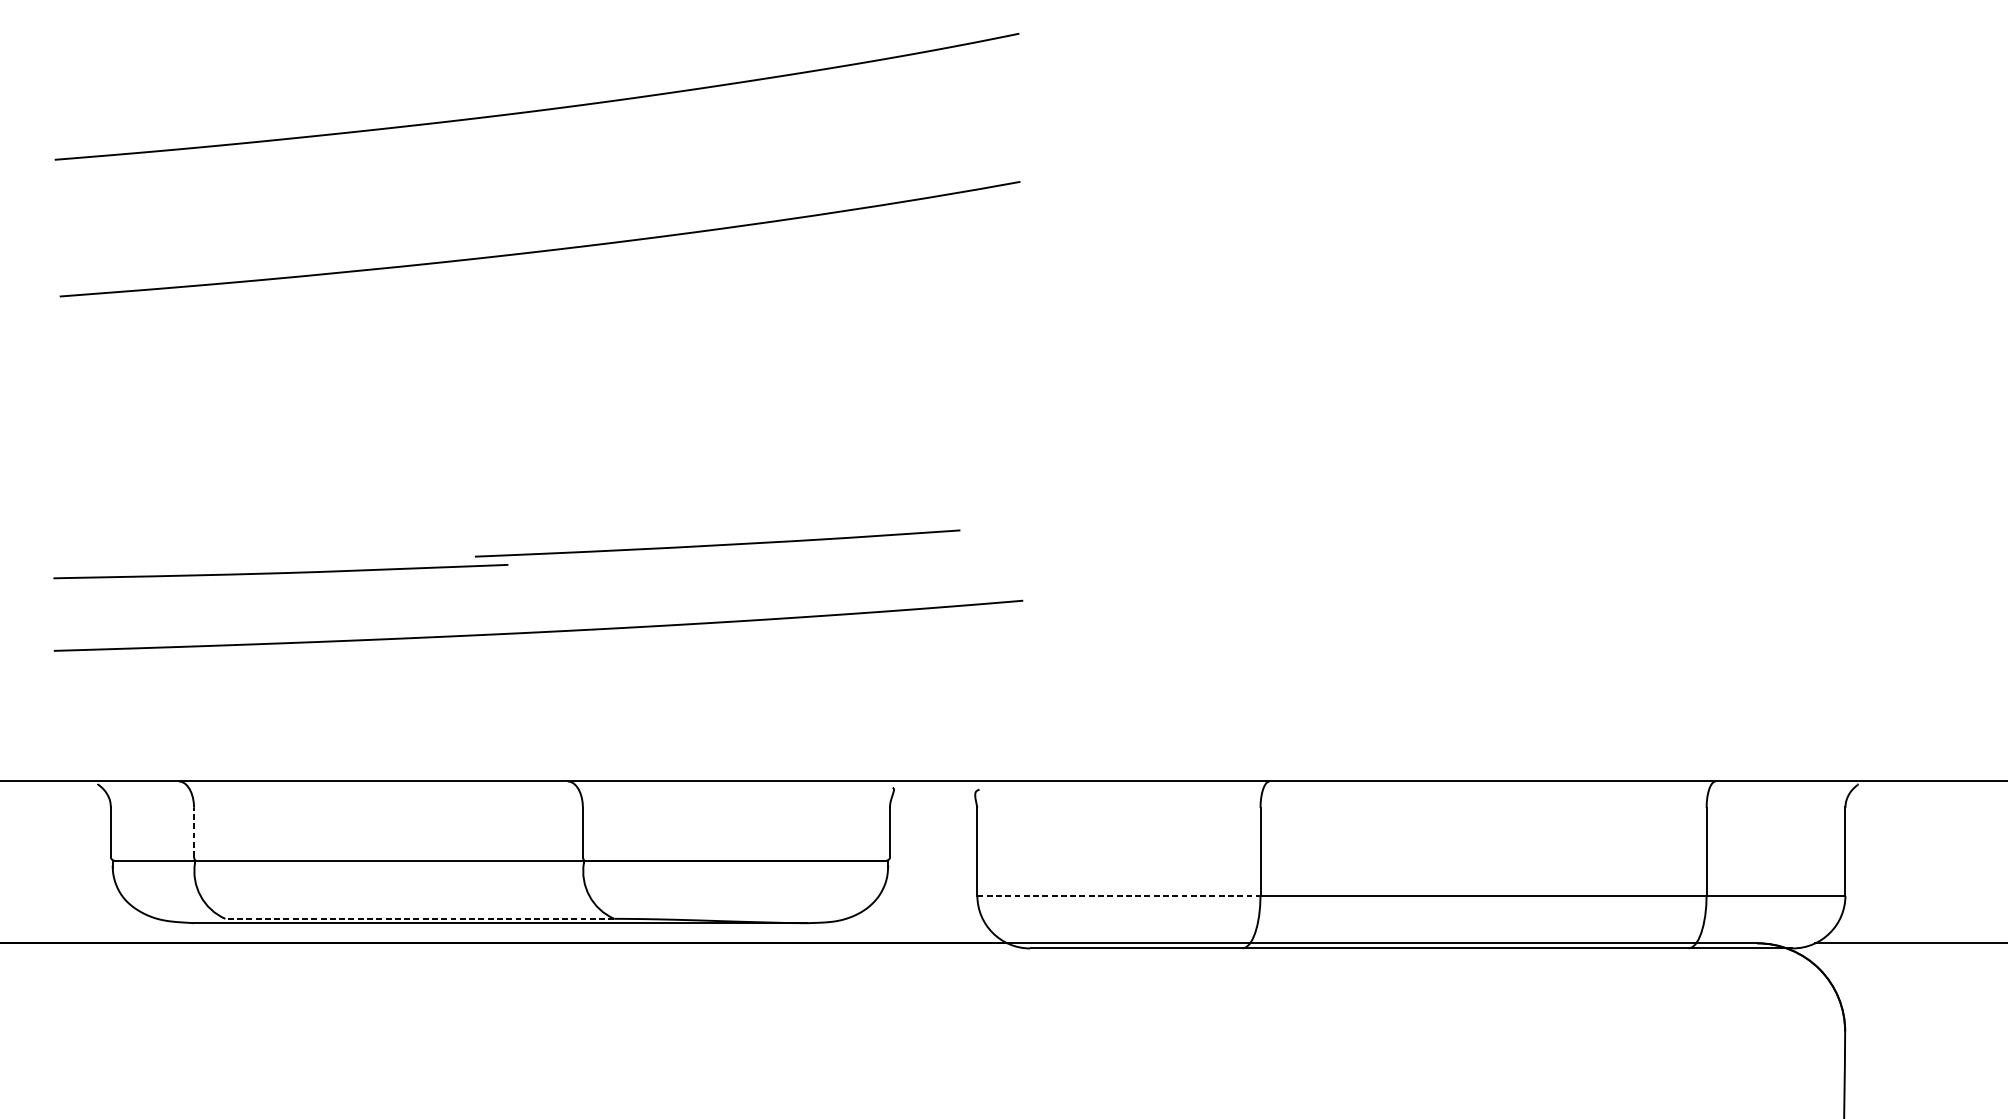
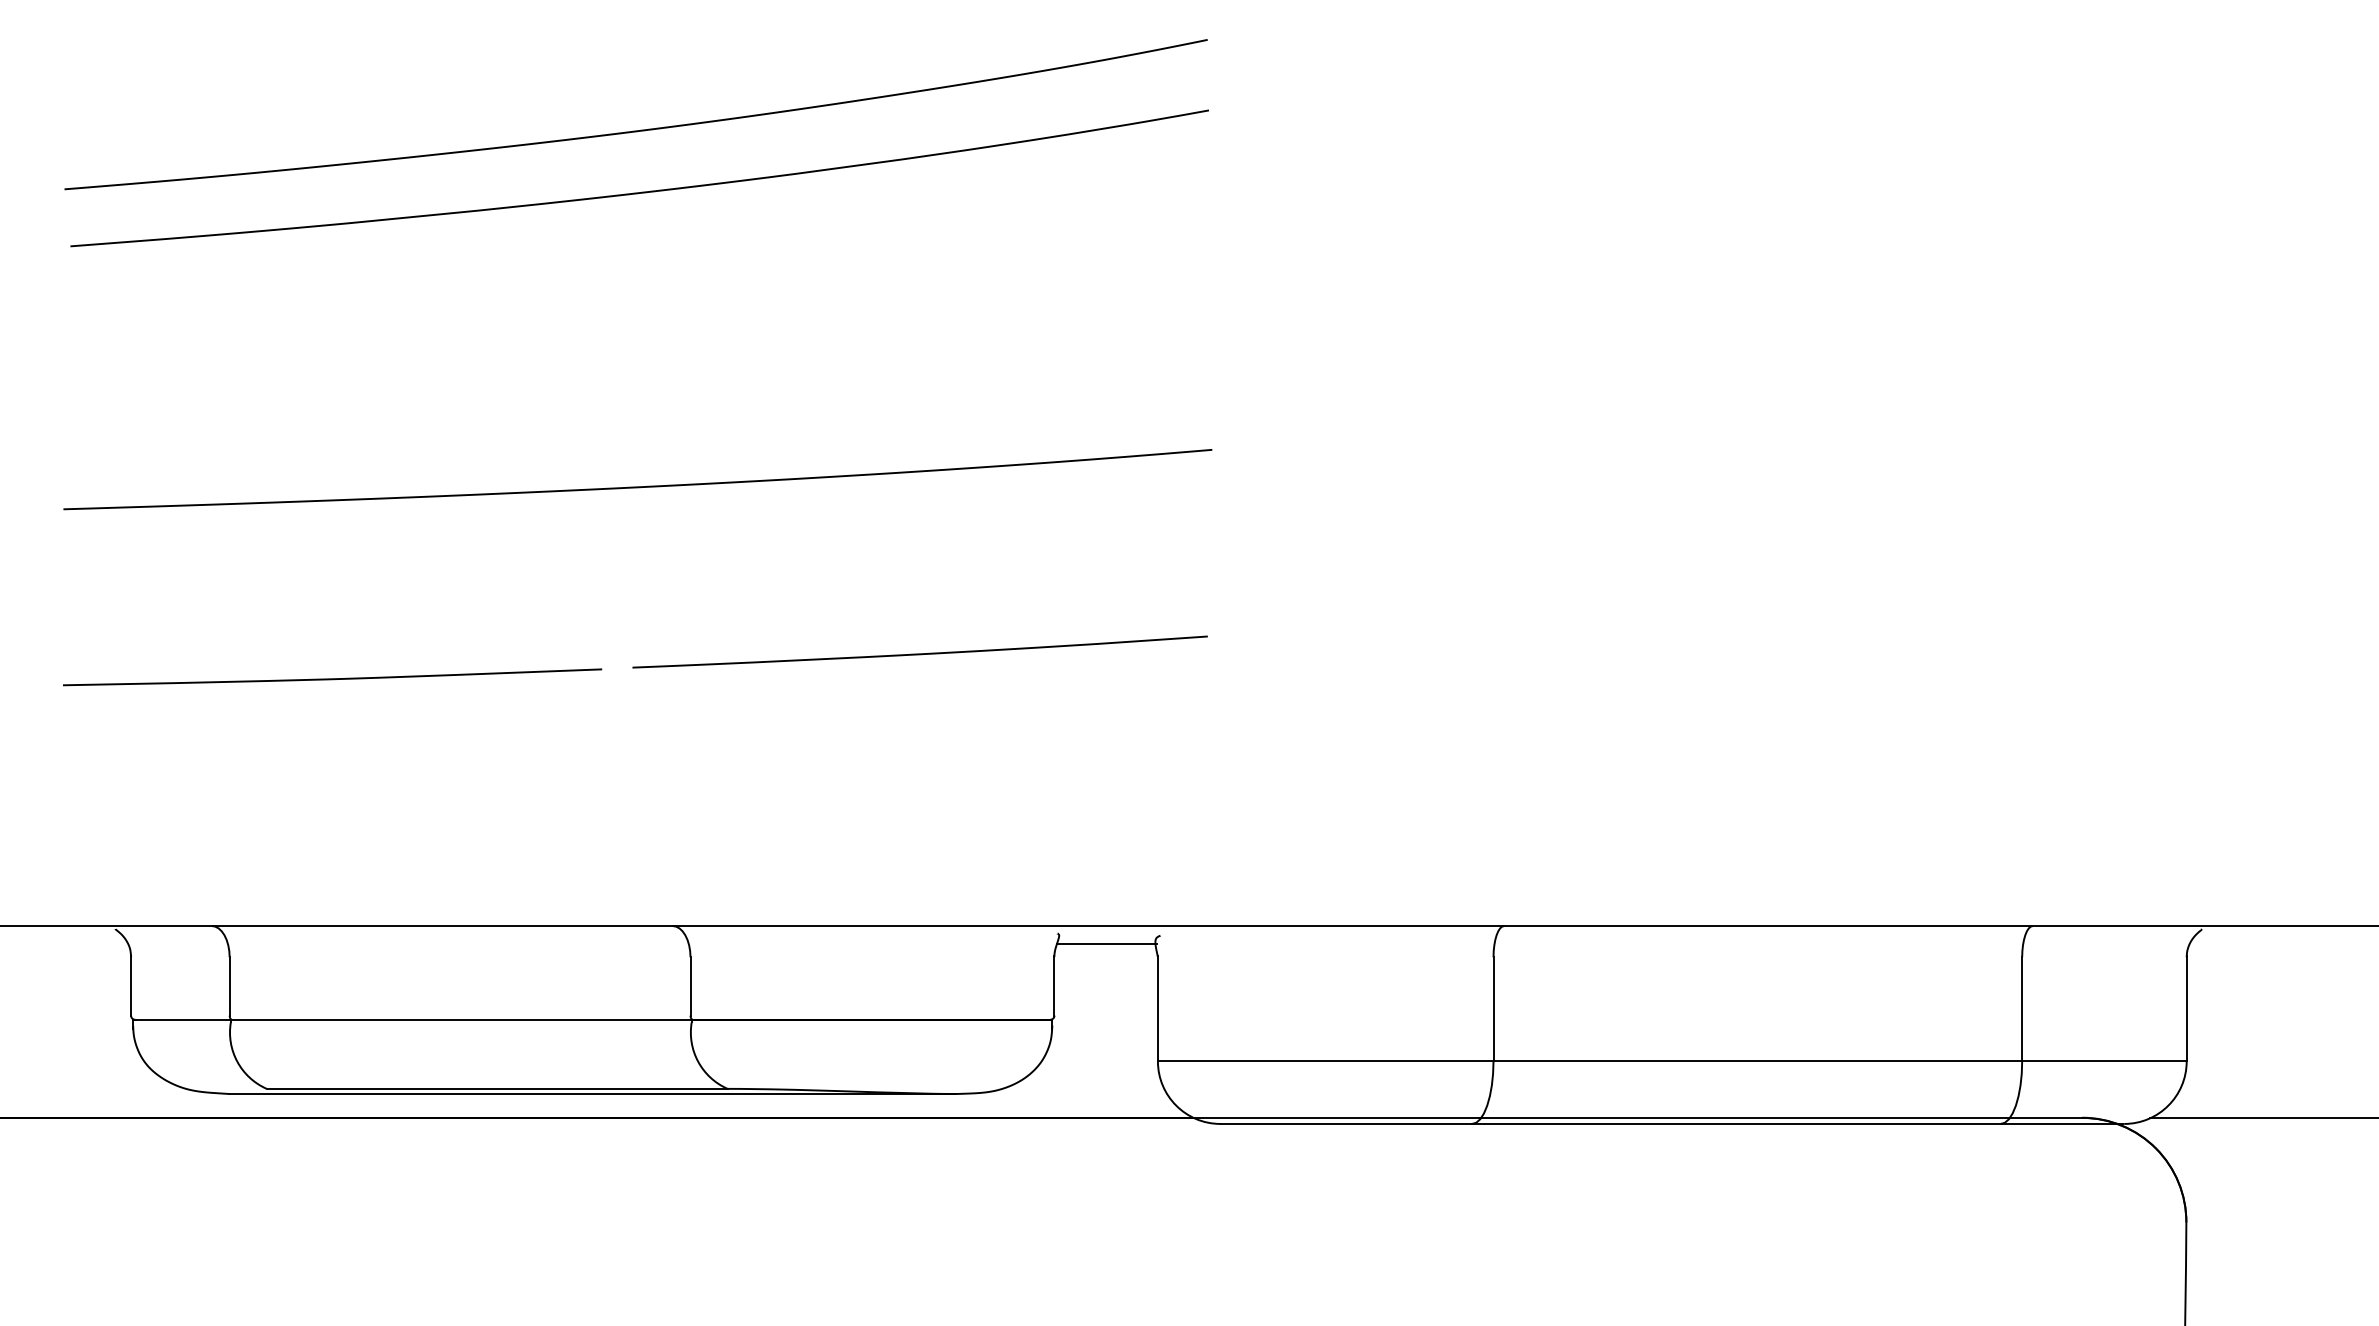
curve: (541, 250) -> (641, 191), moved
curve: (717, 544) -> (919, 653), moved
curve: (538, 631) -> (637, 486), moved
line: (933, 796) -> (1106, 943), added
line: (193, 831) -> (229, 985), dashed -> solid
line: (1118, 895) -> (1325, 1061), dashed -> solid
line: (419, 918) -> (496, 1088), dashed -> solid

